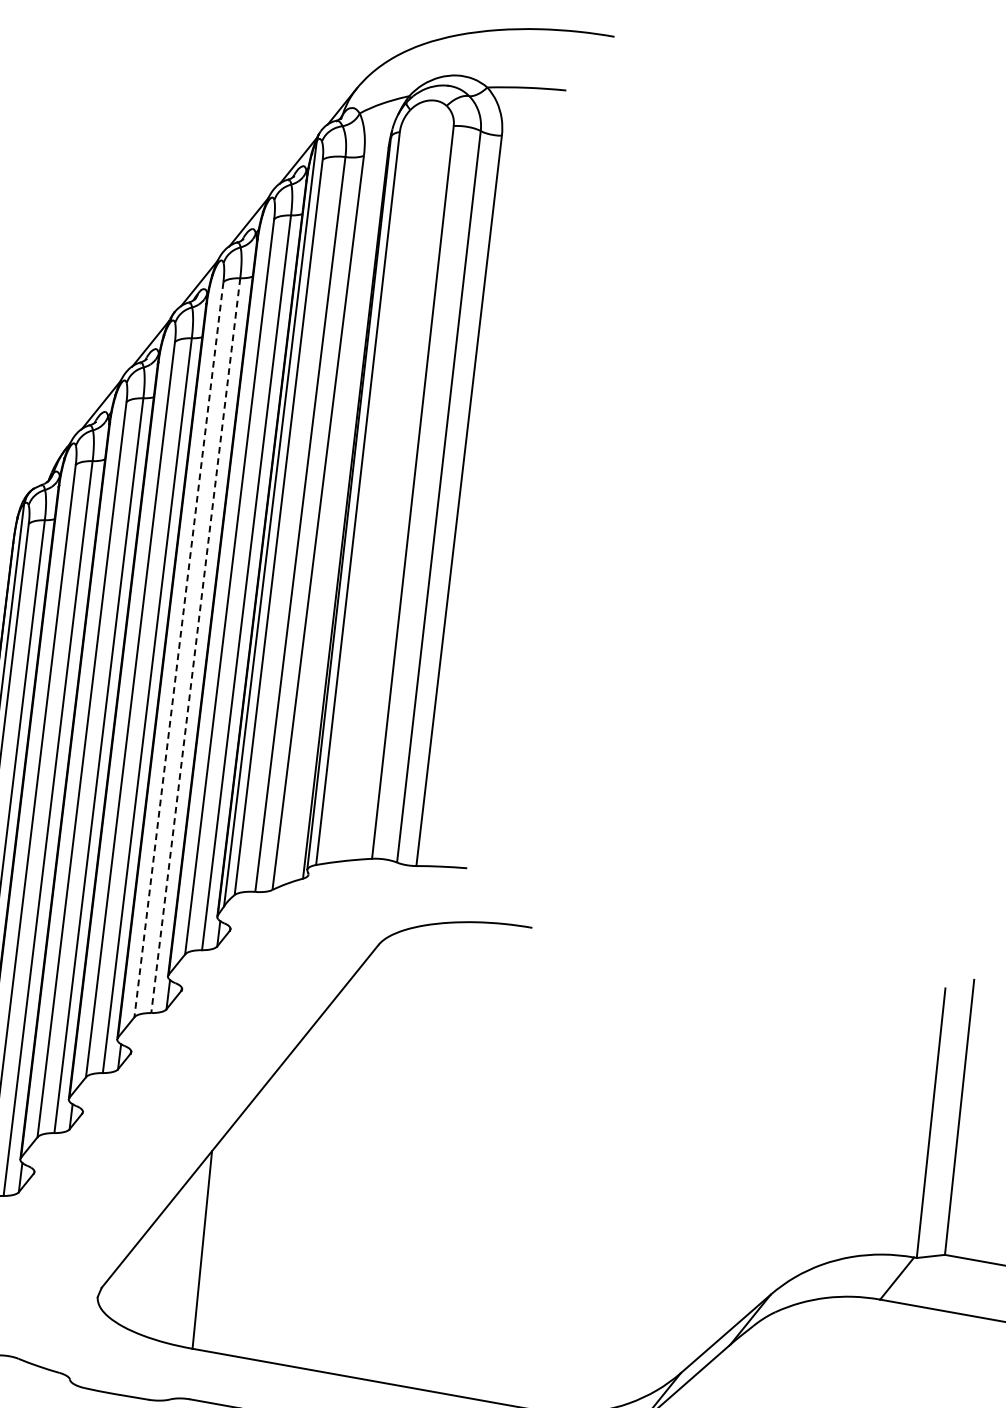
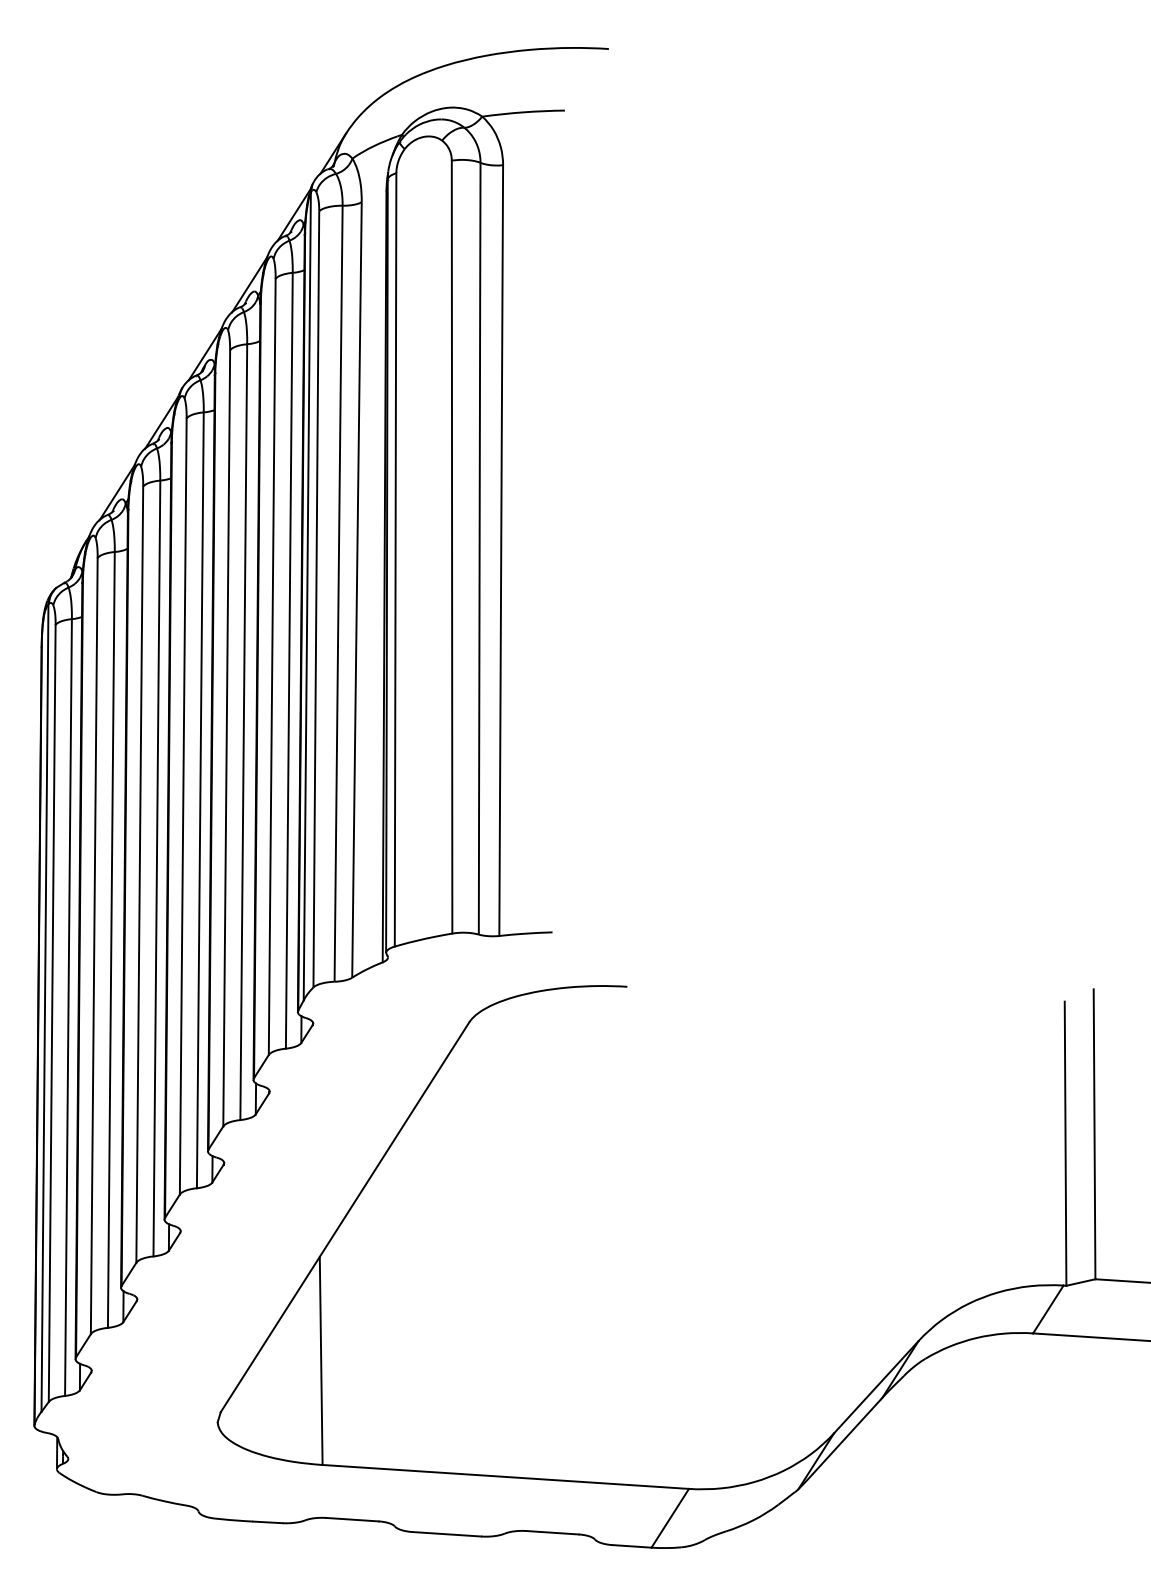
line: (195, 645) -> (243, 732), dashed -> solid
line: (178, 649) -> (226, 738), dashed -> solid

